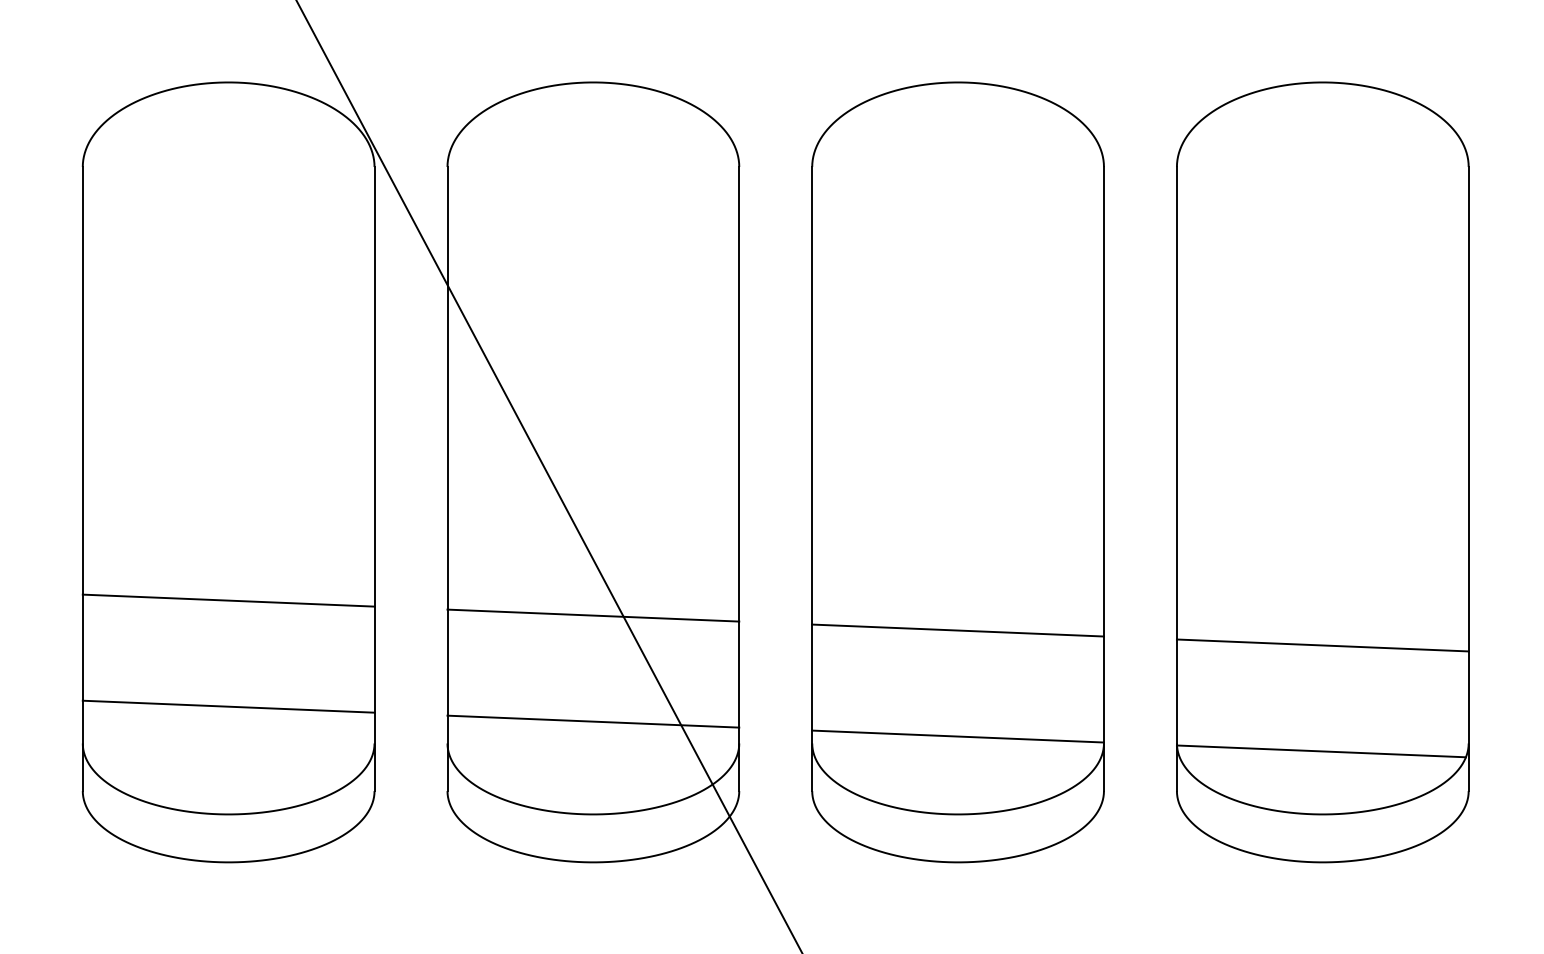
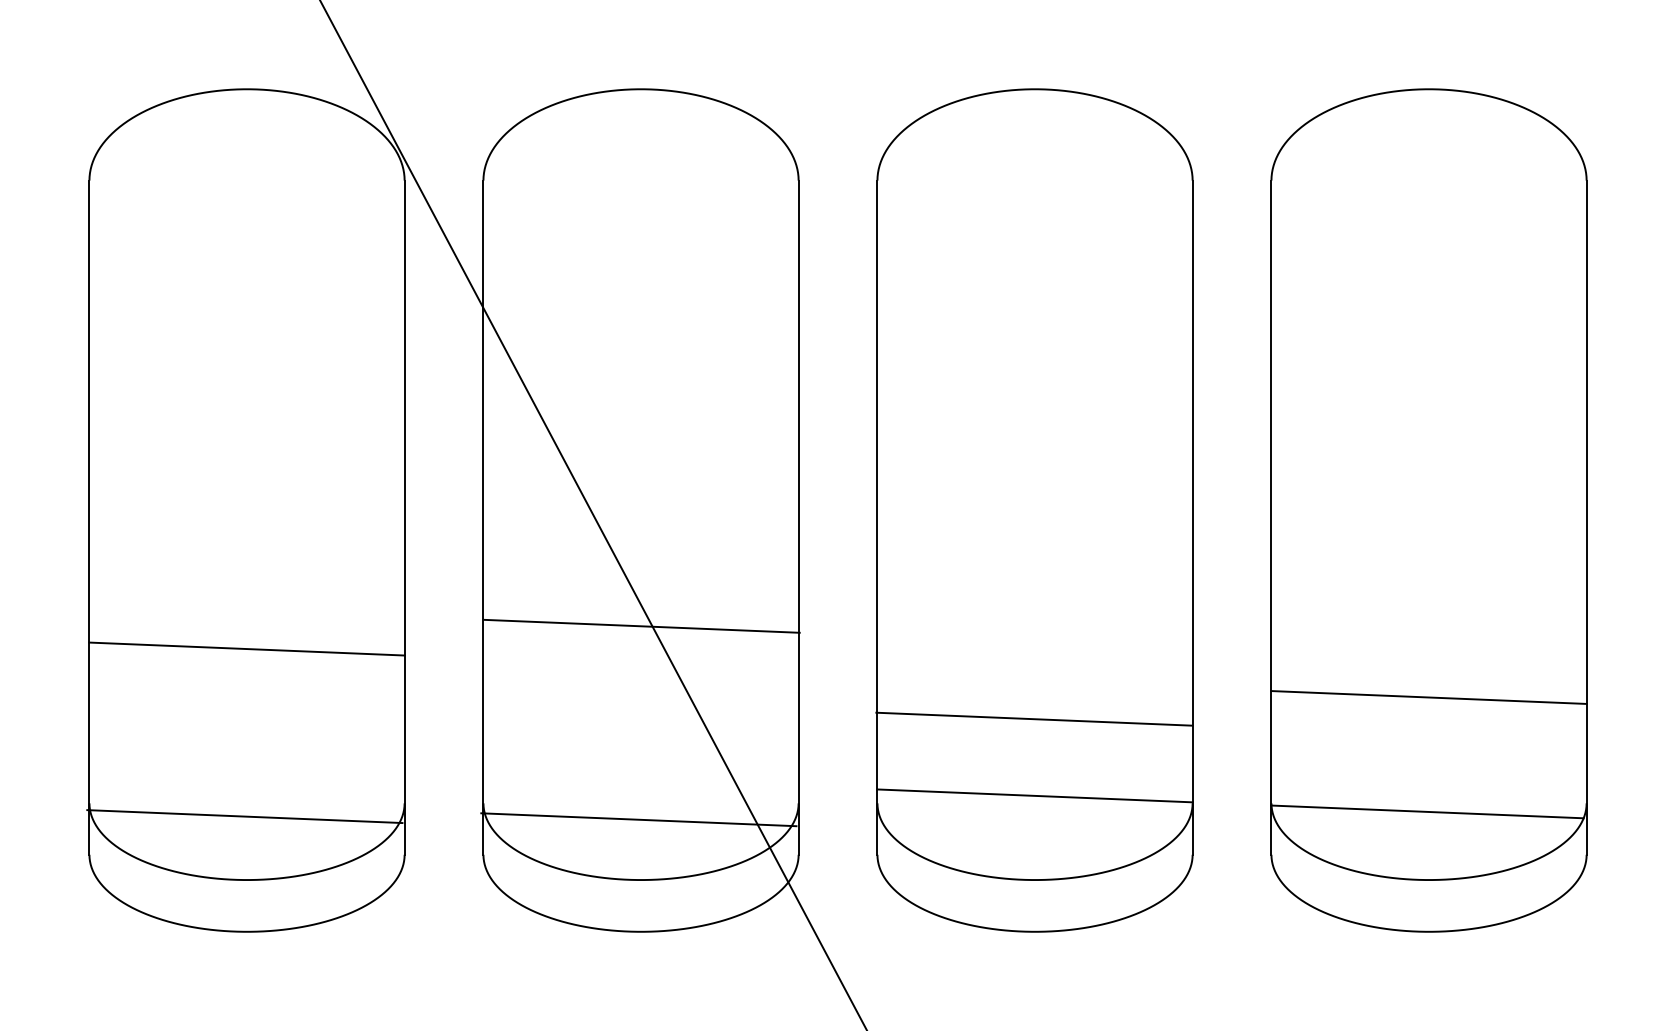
line: (593, 615) -> (642, 626), moved
line: (957, 630) -> (1033, 719), moved
line: (228, 706) -> (244, 816), moved
line: (593, 721) -> (639, 819), moved

